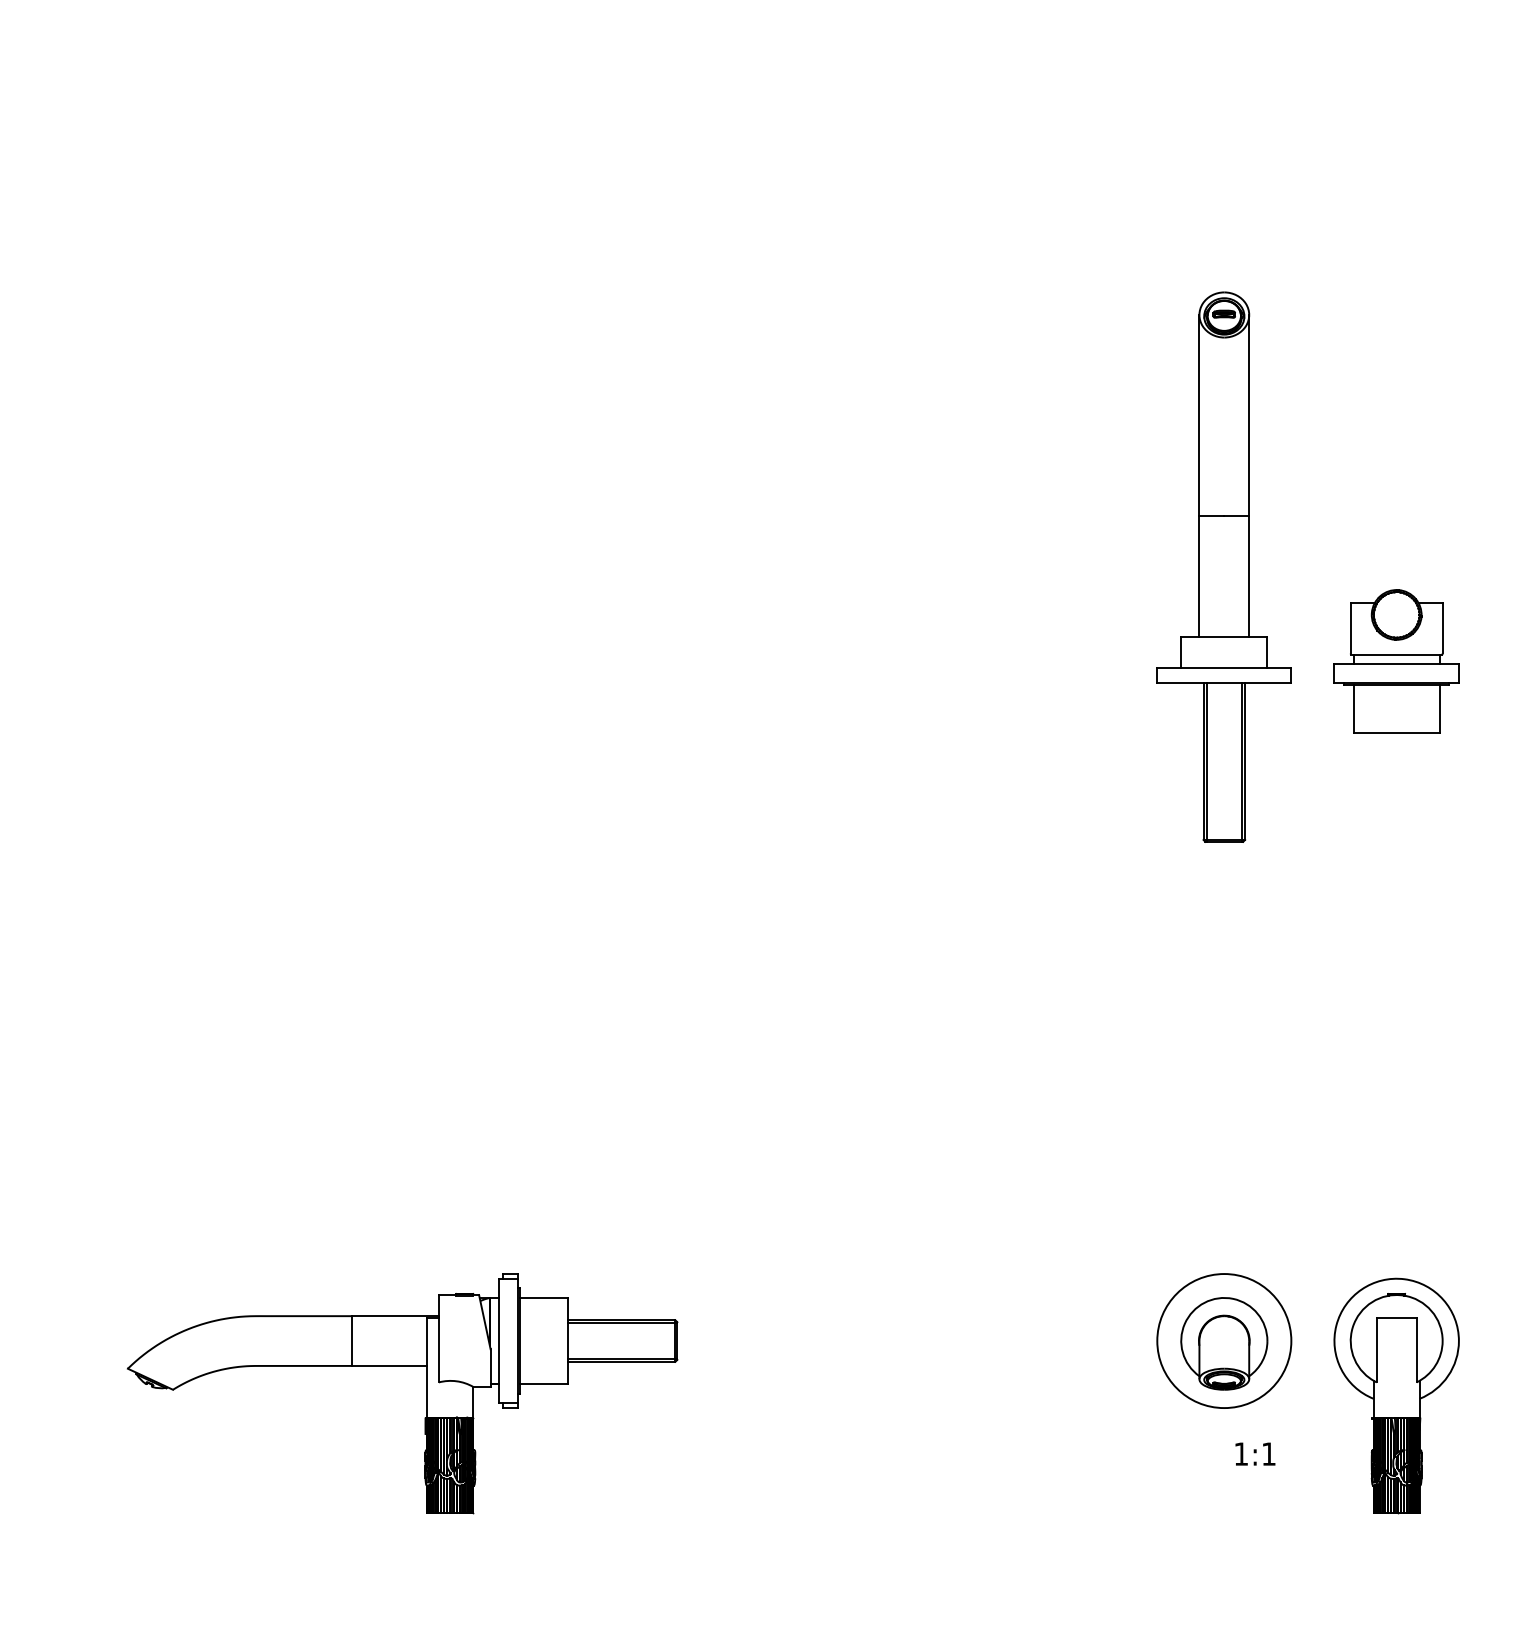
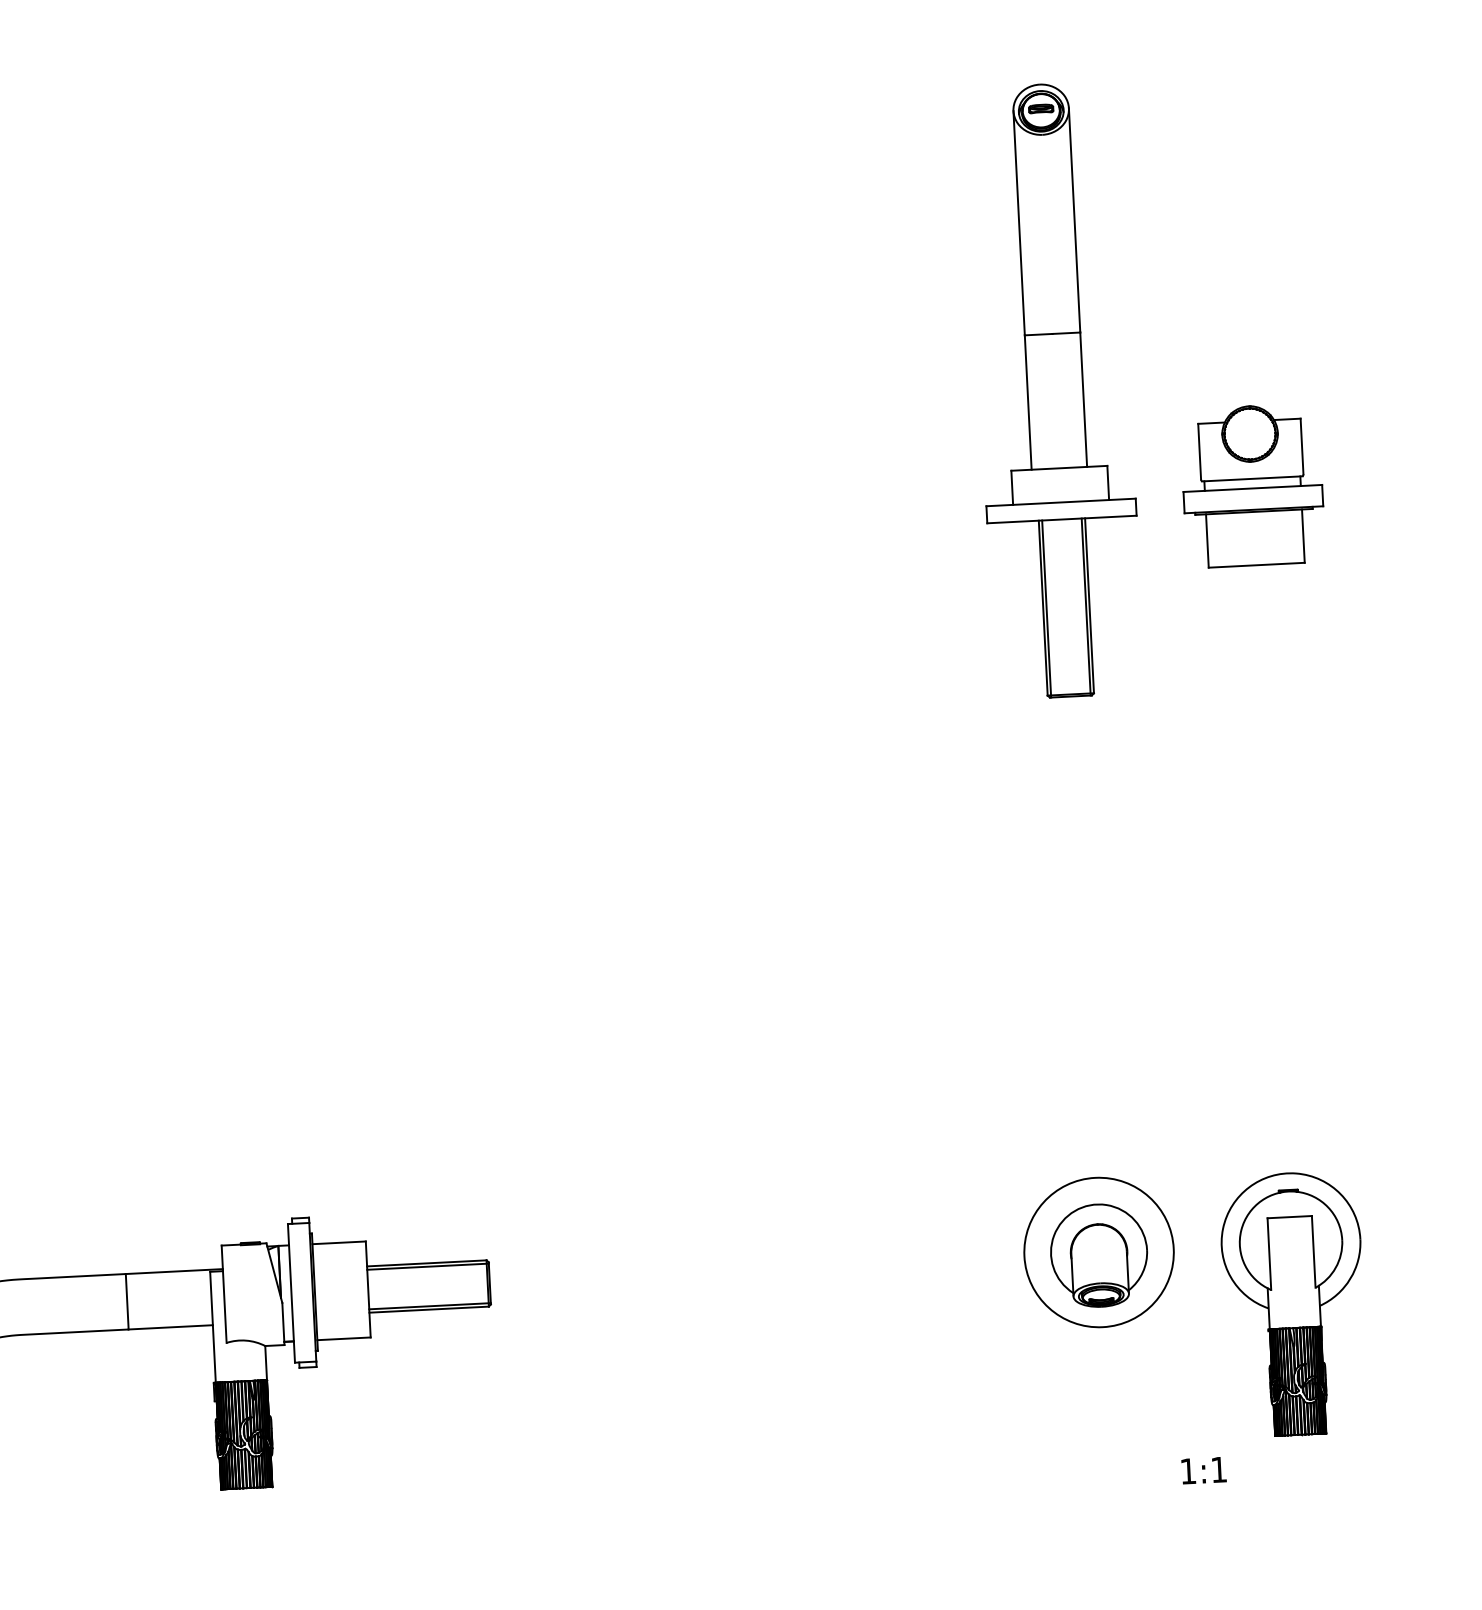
text: (1255, 1453) -> (1204, 1469), moved

